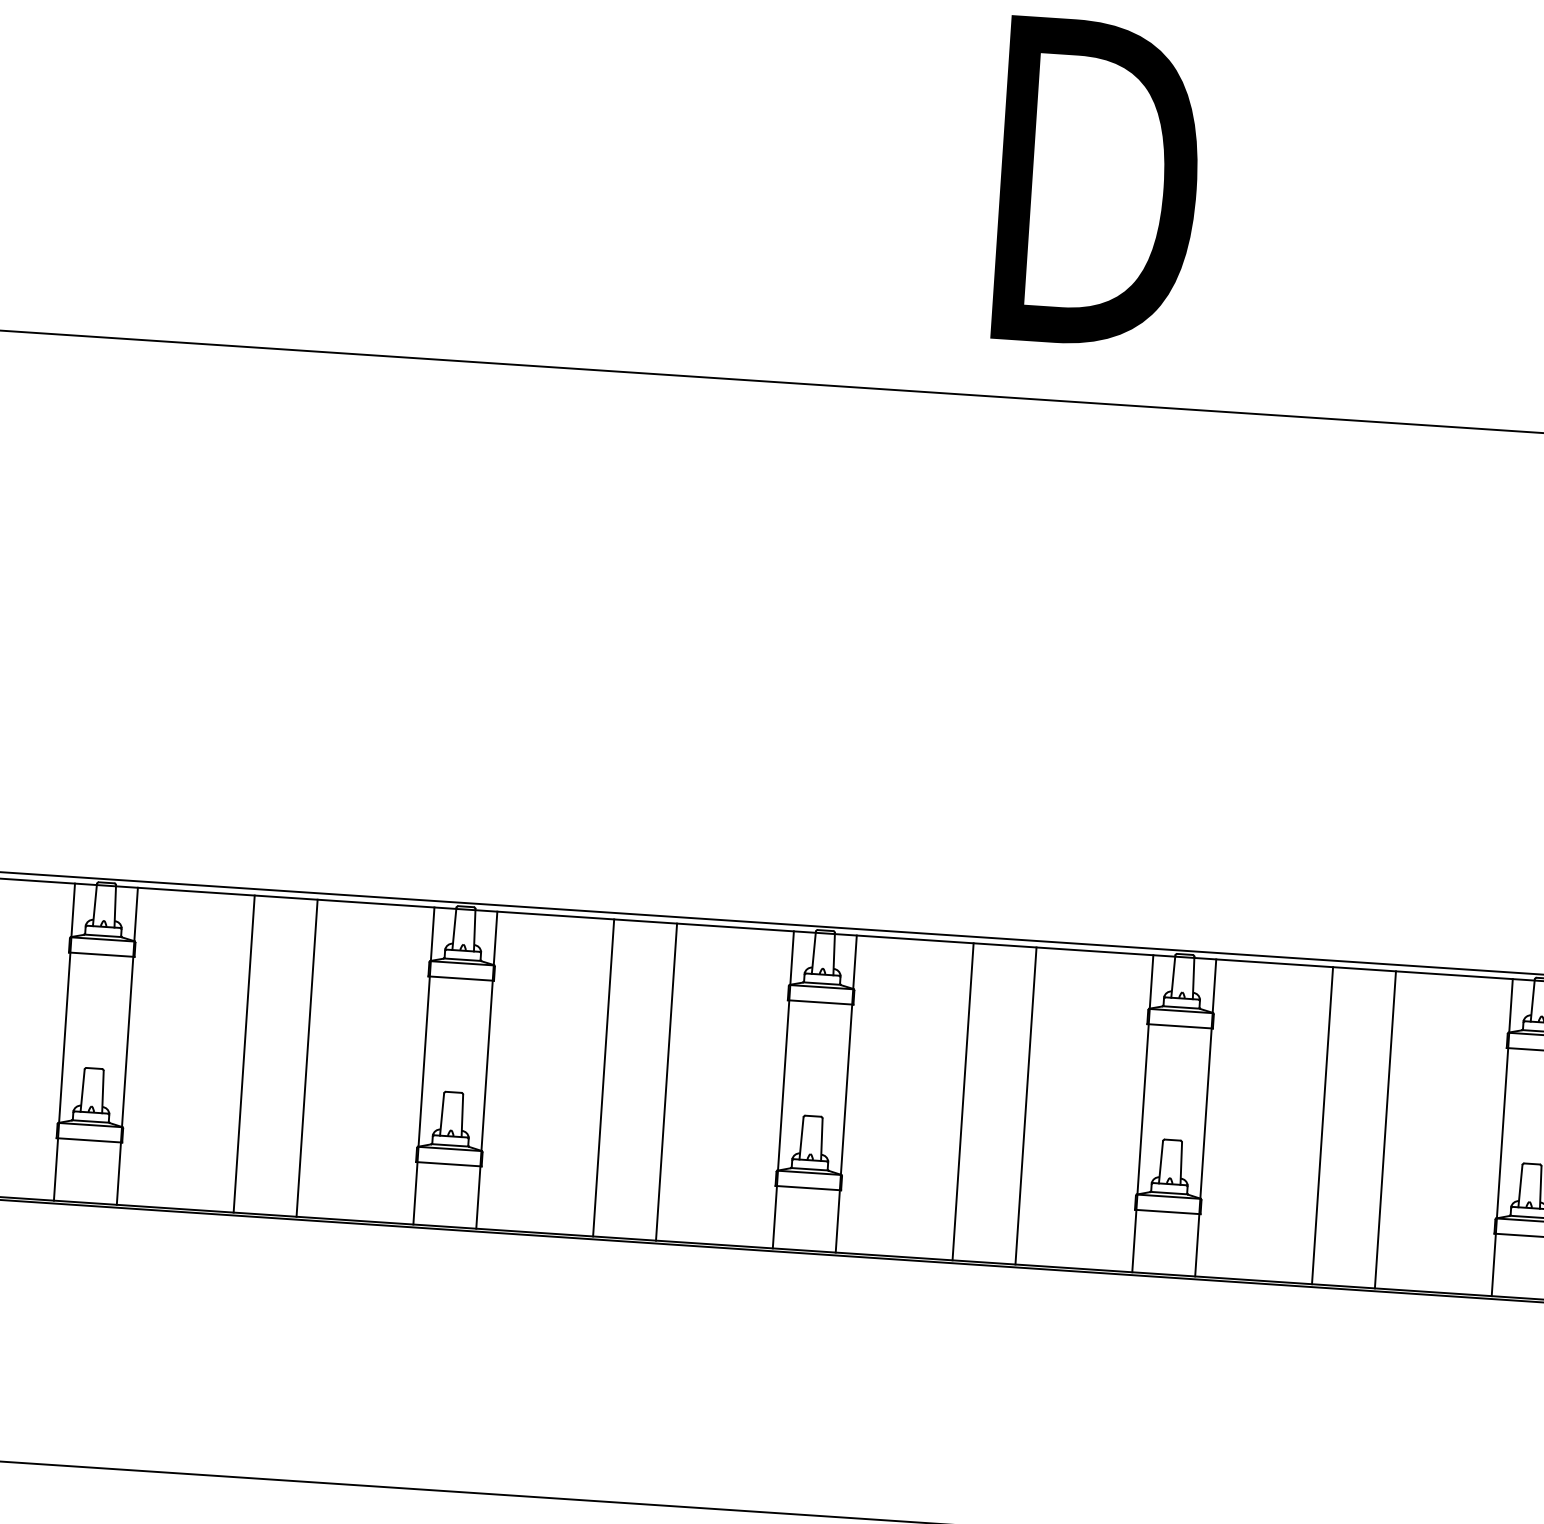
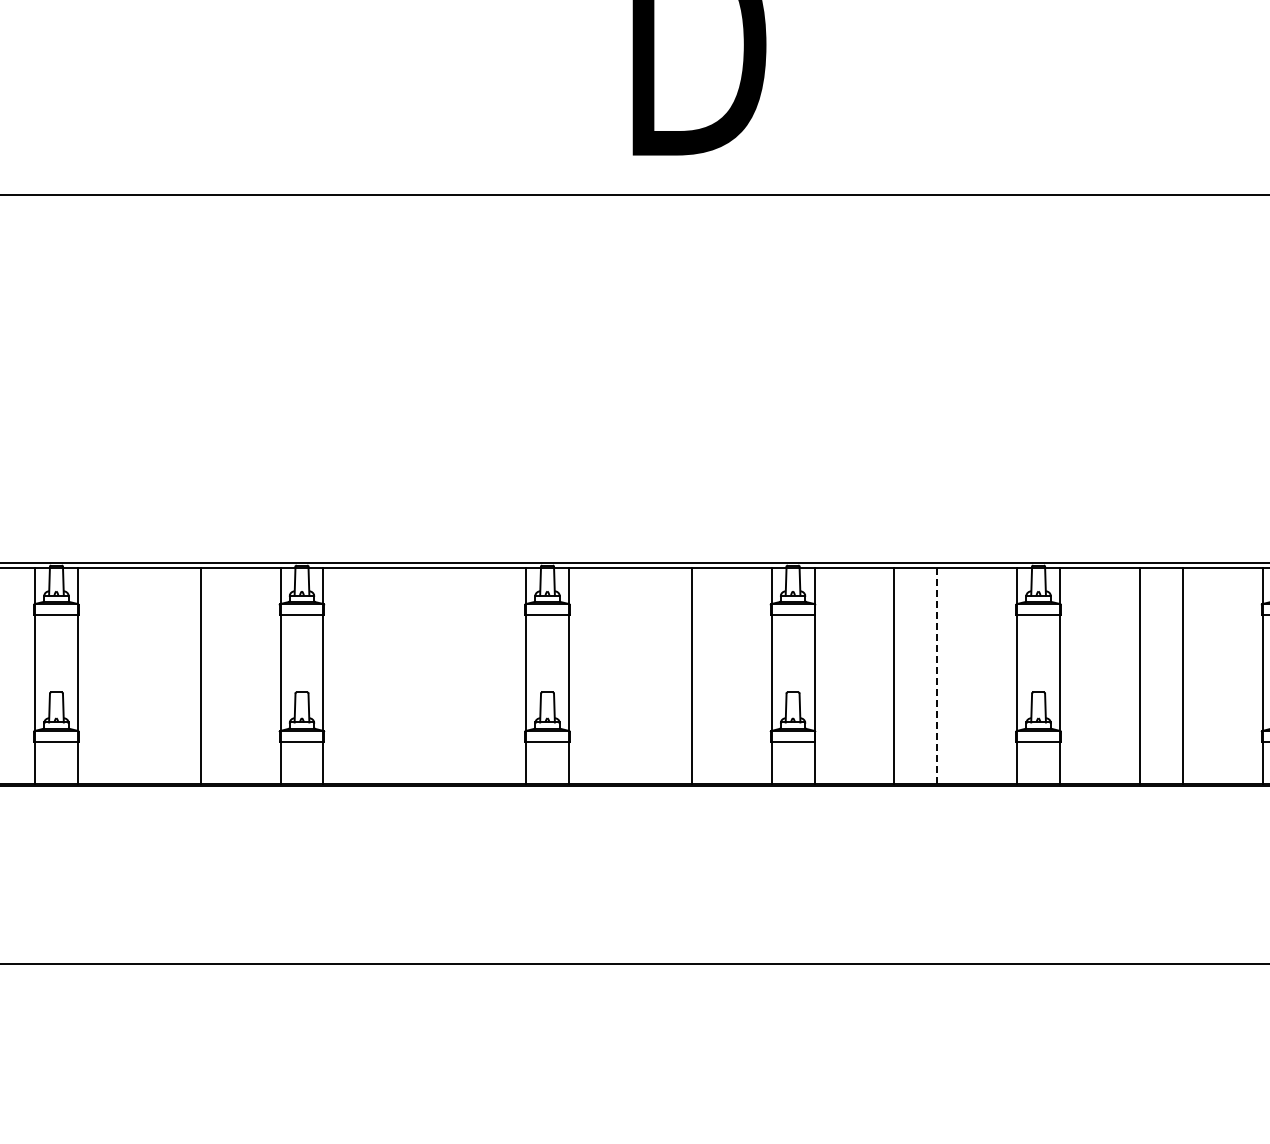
line: (243, 1053) -> (157, 675), removed
line: (603, 1077) -> (403, 675), removed
line: (666, 1081) -> (446, 675), removed
line: (962, 1101) -> (648, 675), removed
line: (1385, 1129) -> (937, 675), solid -> dashed

